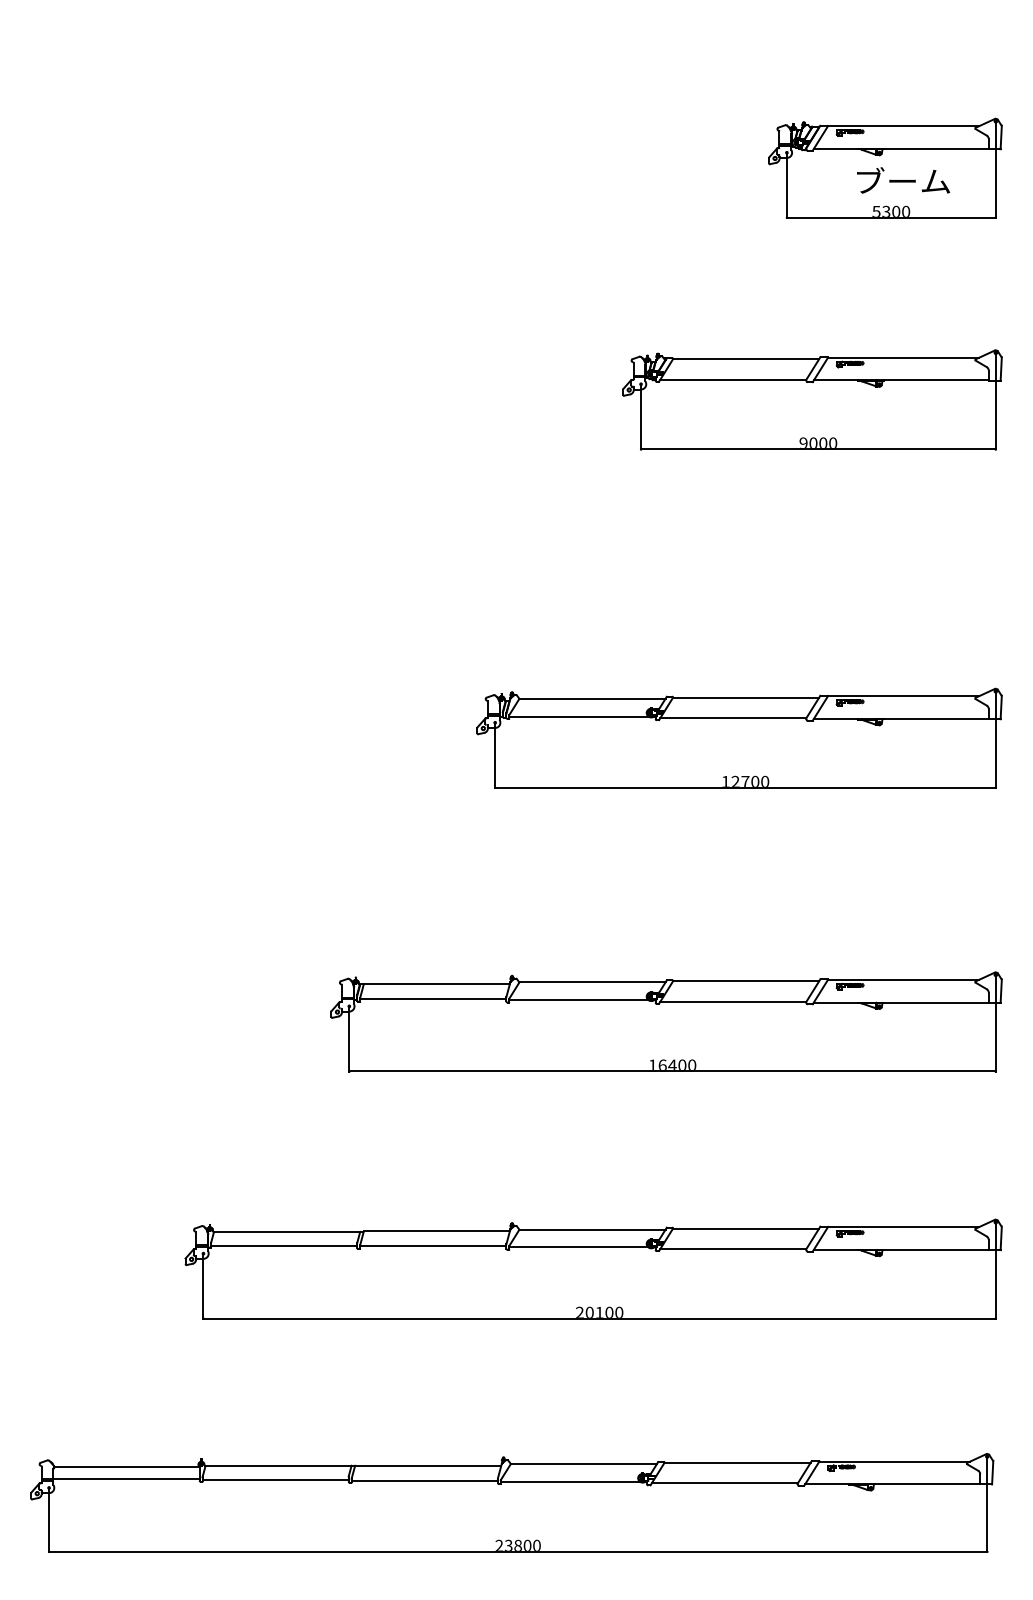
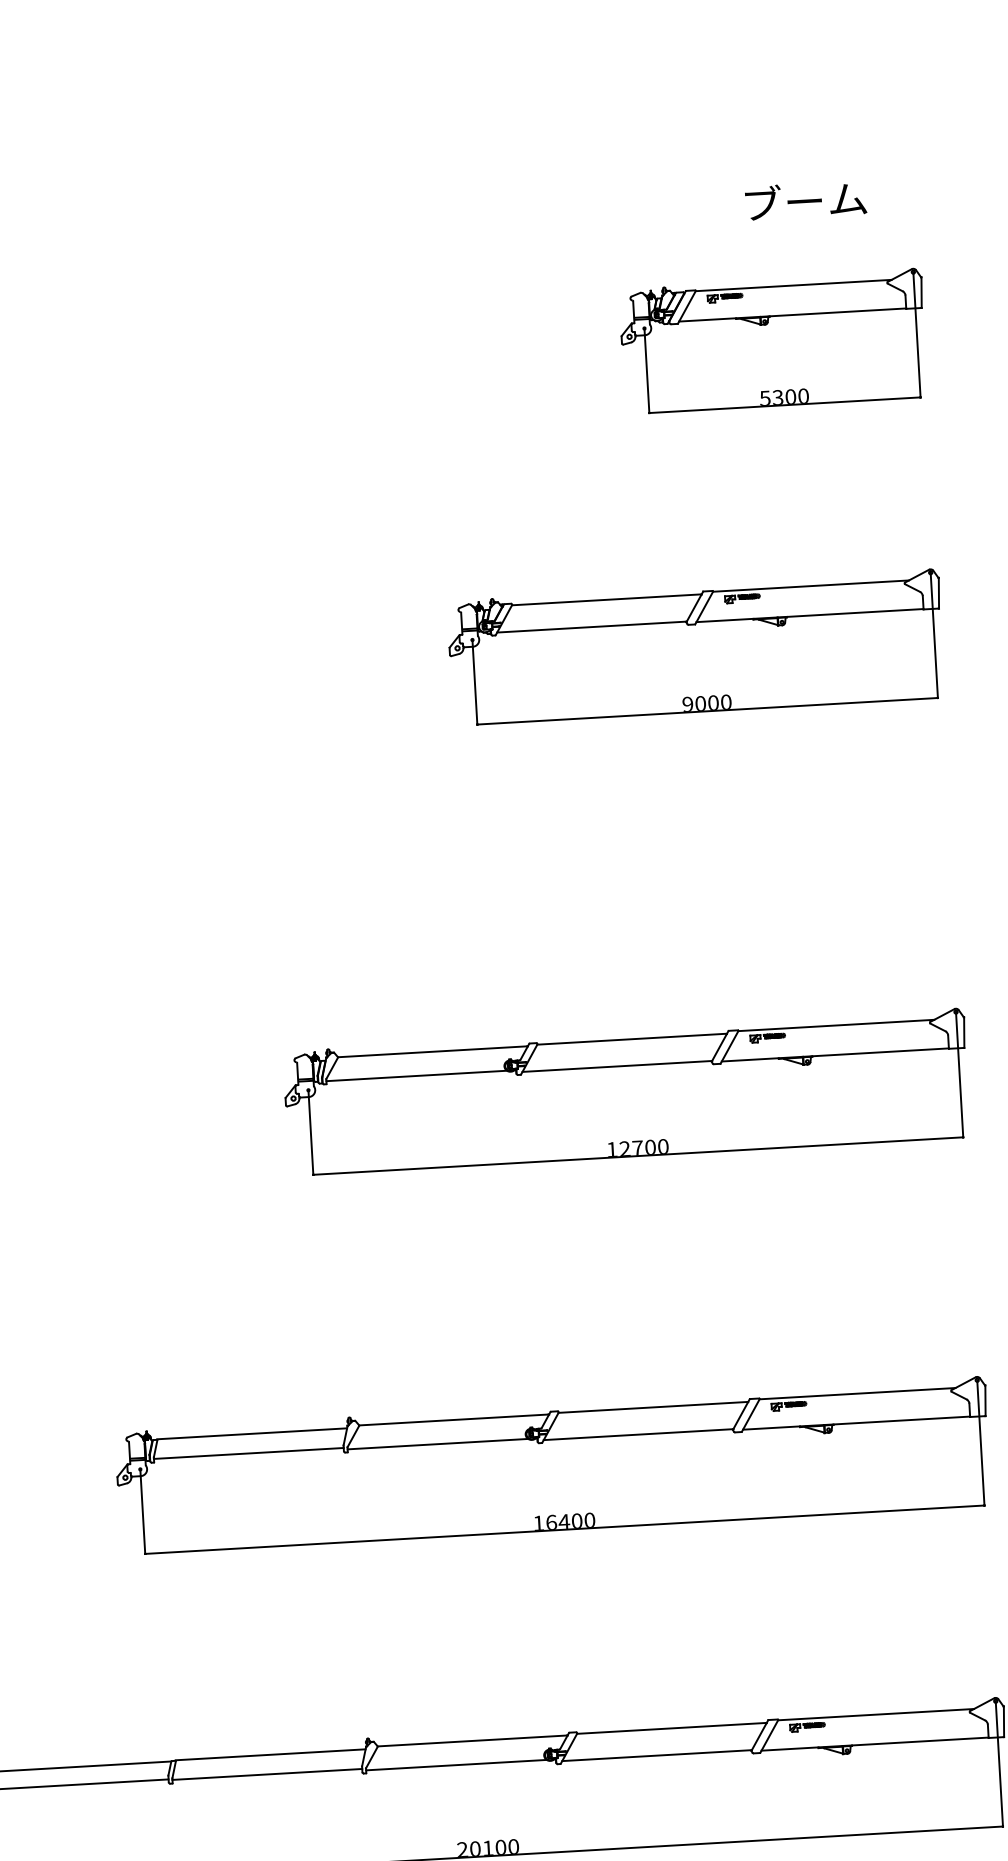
text: (903, 180) -> (805, 200), moved

